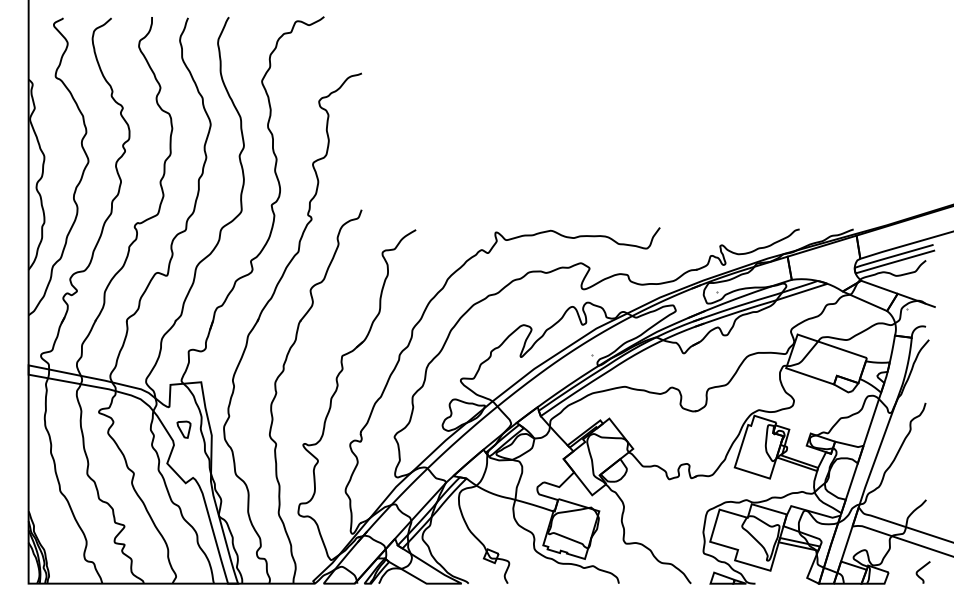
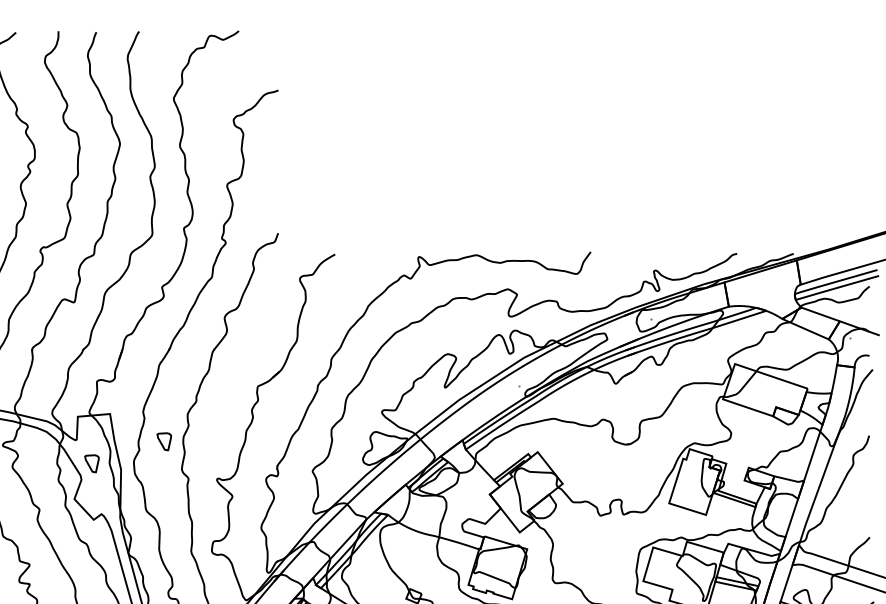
part: (252, 408) -> (163, 441), added

